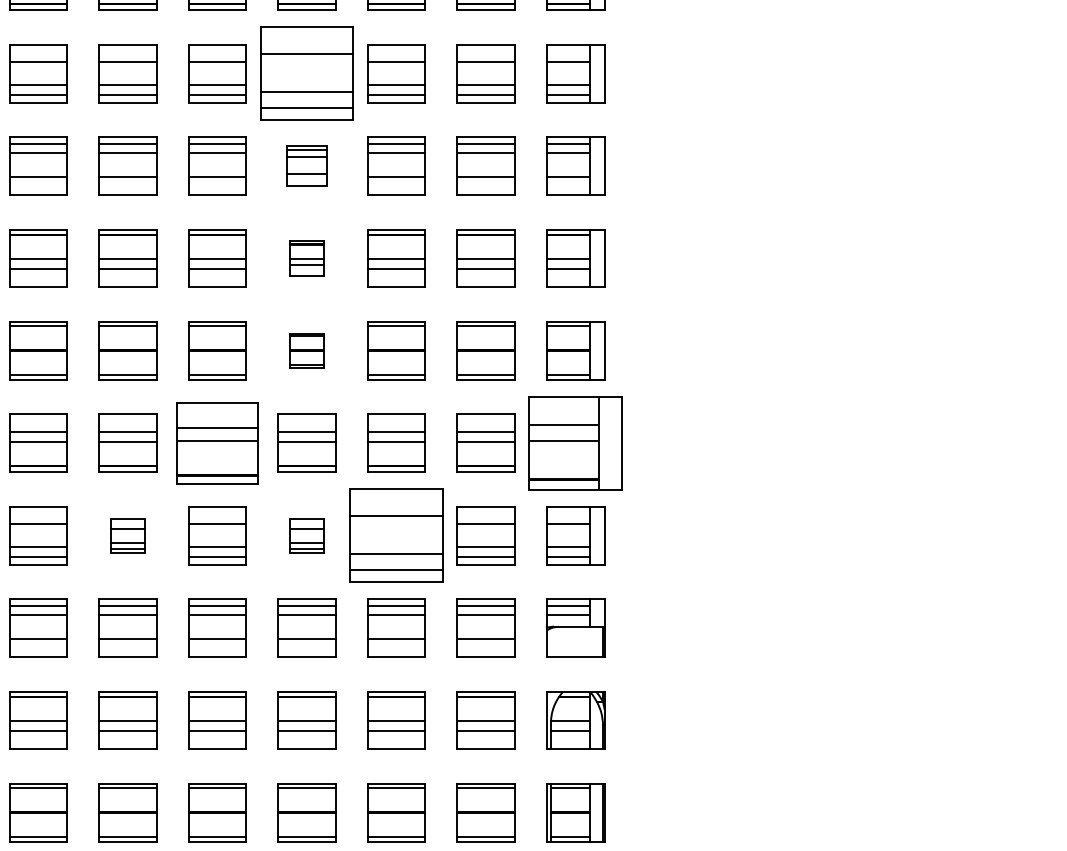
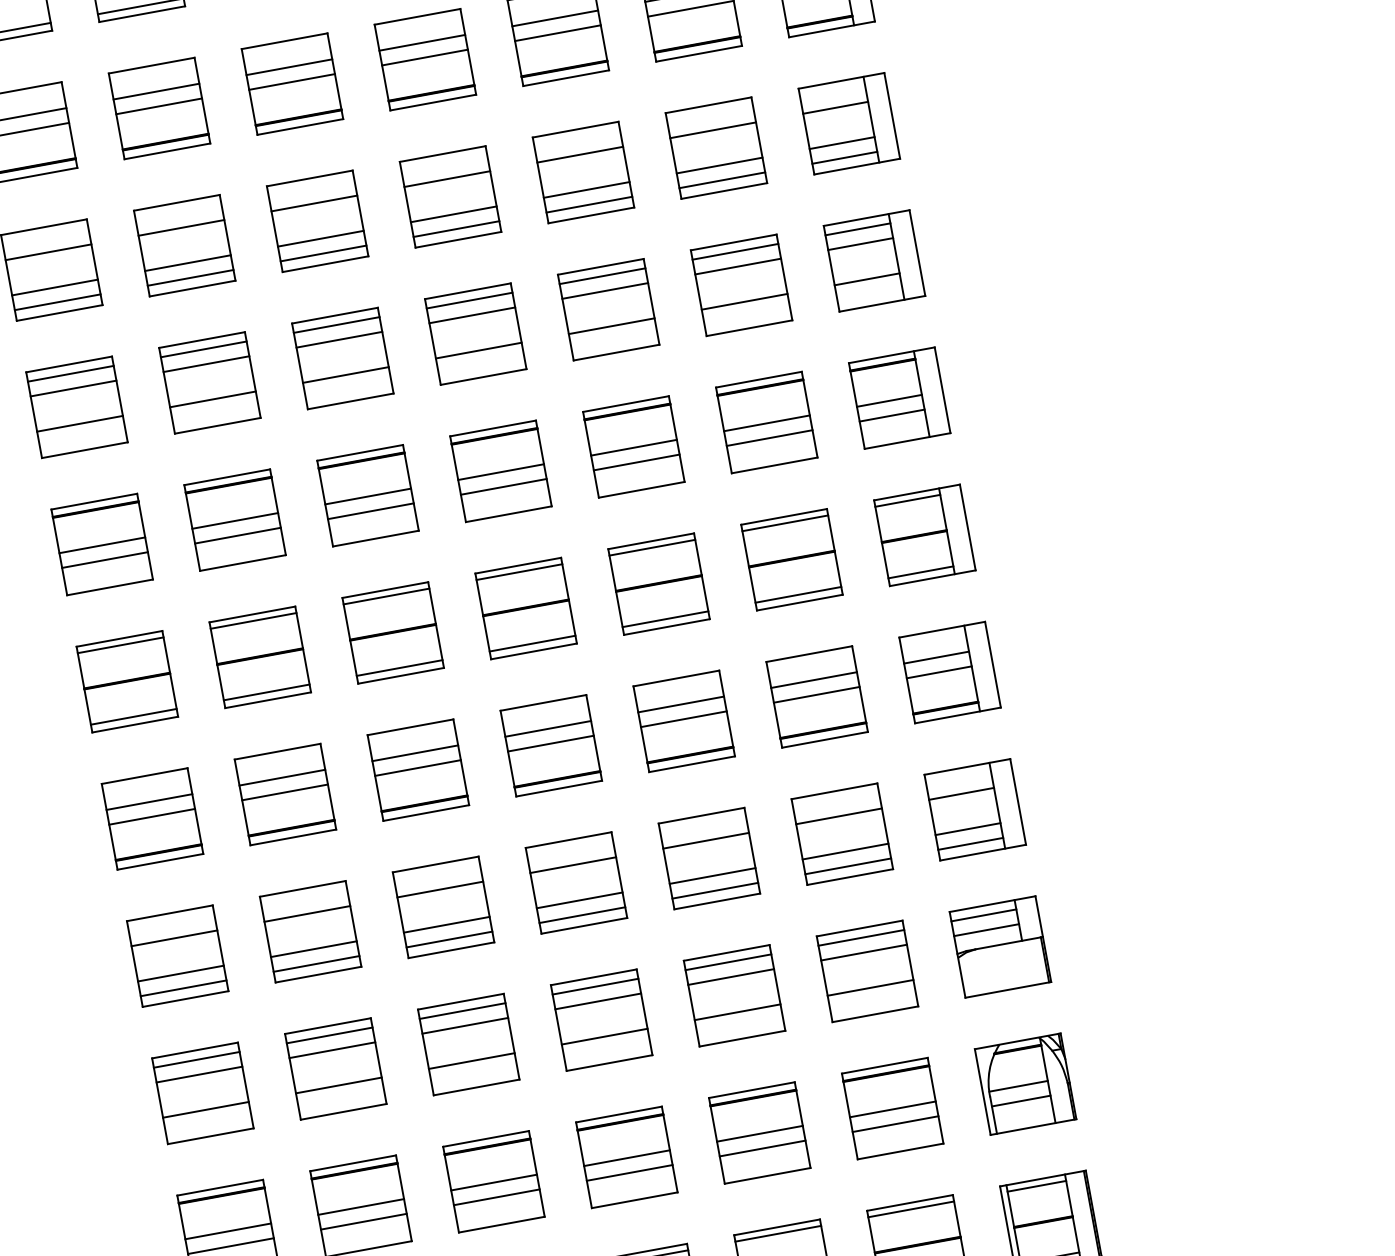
part: (306, 73) -> (449, 196), size x0.62
part: (306, 165) -> (474, 333), size x1.43
part: (306, 258) -> (500, 471), size x1.67
part: (306, 350) -> (525, 608), size x1.67
part: (217, 442) -> (418, 768), size x0.71
part: (575, 442) -> (949, 671), size x0.62
part: (127, 535) -> (309, 931), size x1.67
part: (306, 535) -> (575, 882), size x1.67
part: (396, 535) -> (709, 858), size x0.62

